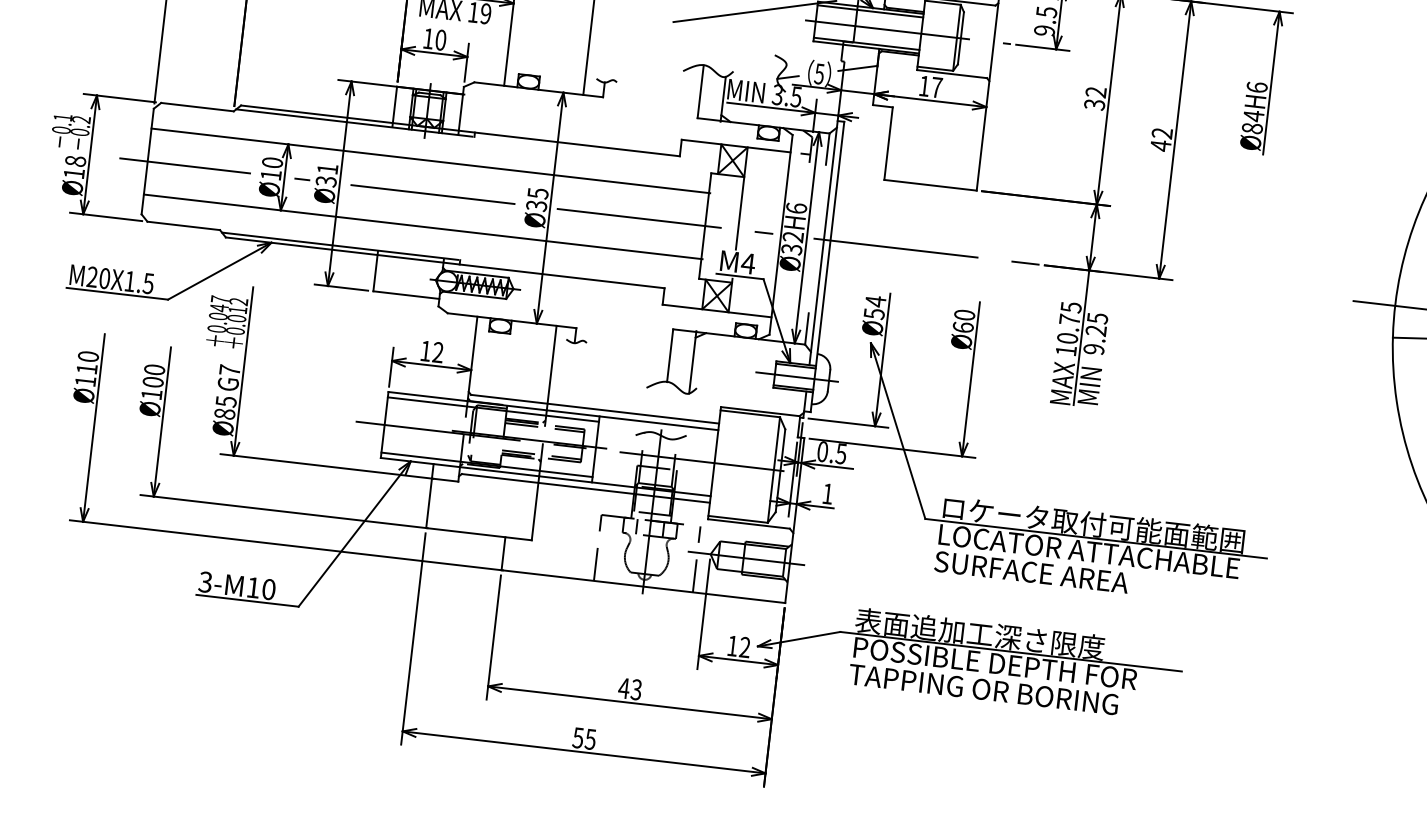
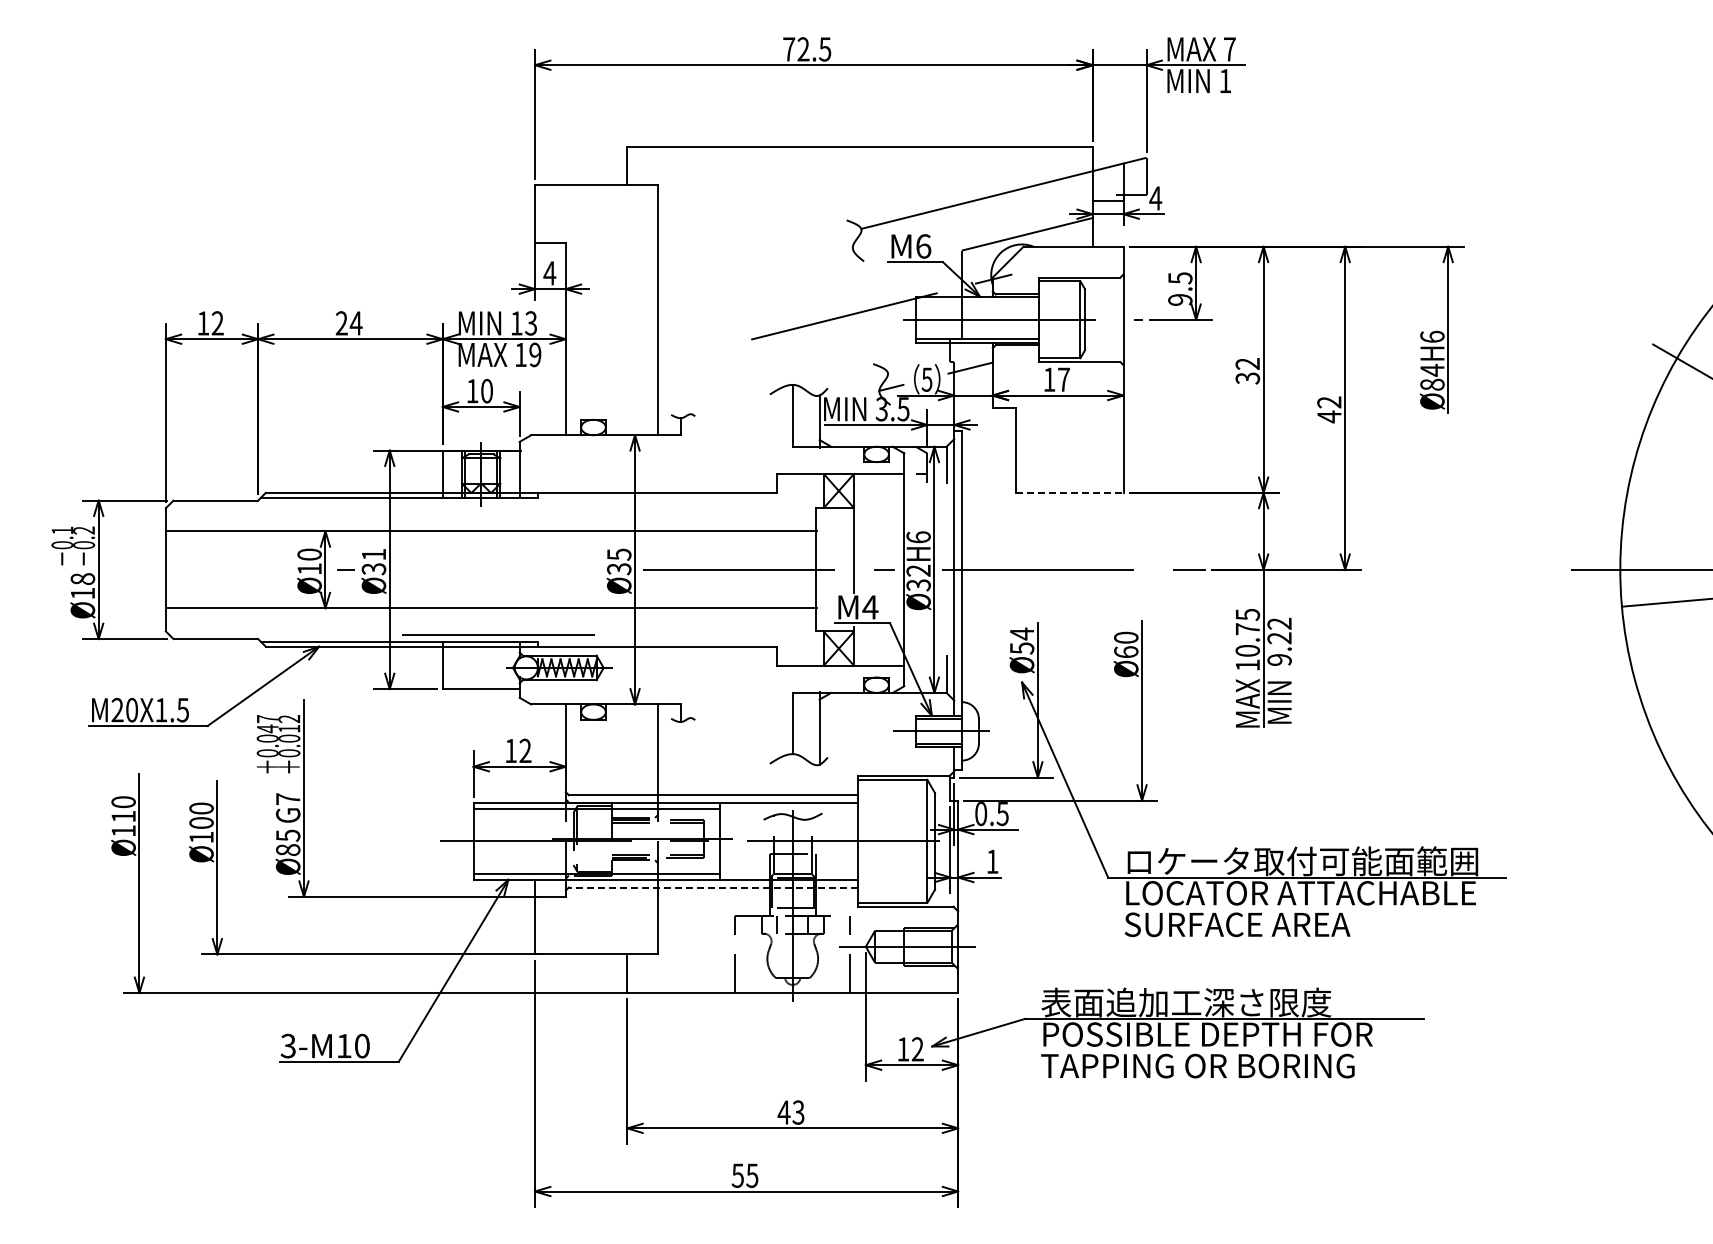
line: (869, 11) -> (976, 300), removed
line: (185, 165) -> (209, 569), removed
line: (930, 184) -> (1069, 492), solid -> dashed
line: (433, 194) -> (498, 634), moved
text: (1097, 318) -> (1279, 623), 9.25 -> 9.22
line: (585, 488) -> (713, 887), solid -> dashed

